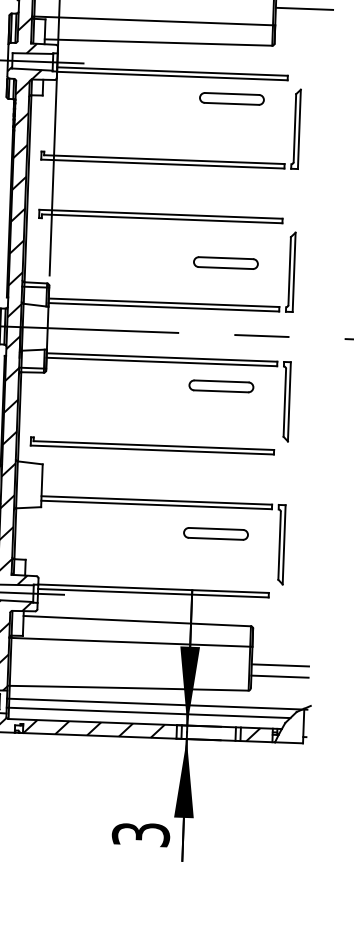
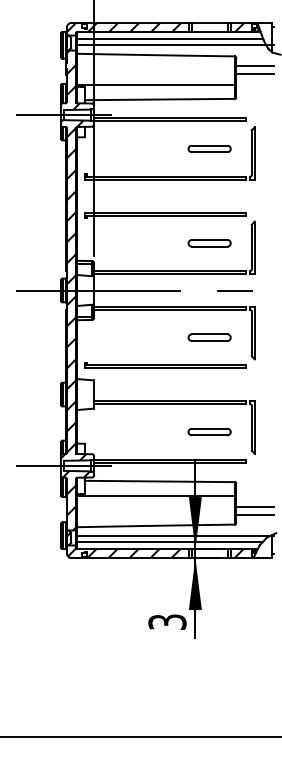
part: (231, 98) -> (209, 148), moved
part: (221, 386) -> (209, 337), moved
part: (215, 534) -> (209, 432), moved

